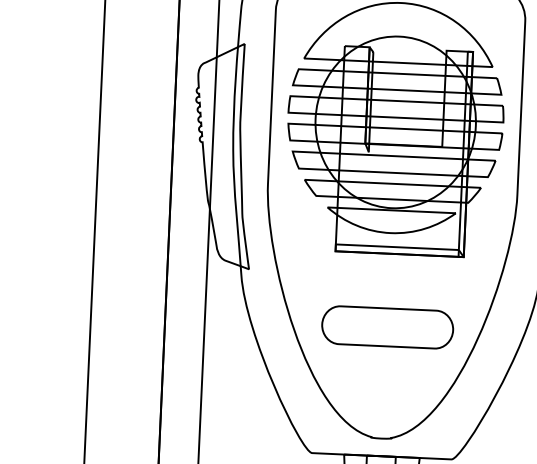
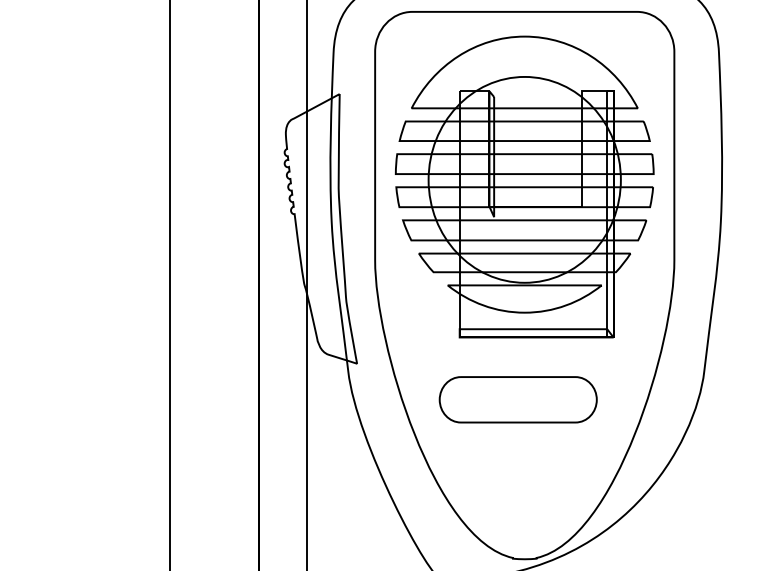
part: (387, 327) -> (517, 399), moved

